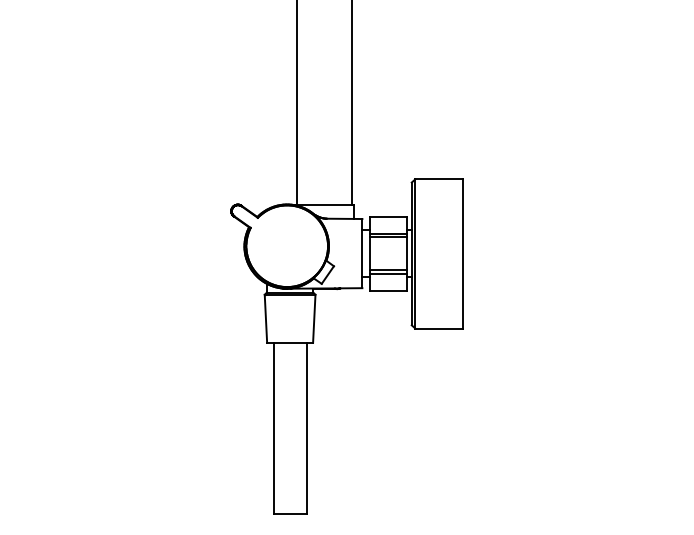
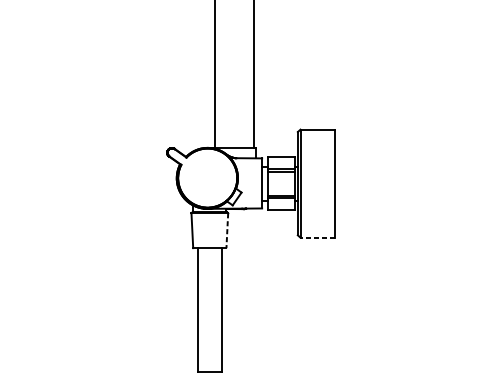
line: (314, 319) -> (227, 231), solid -> dashed
line: (439, 328) -> (317, 237), solid -> dashed

